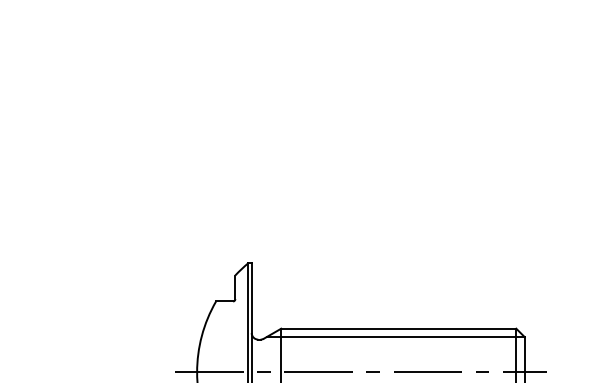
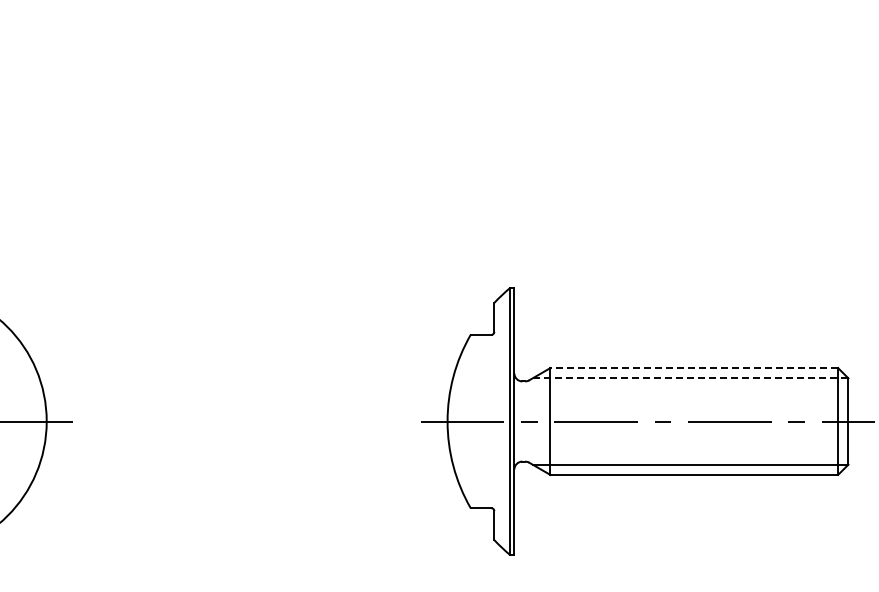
line: (398, 329) -> (694, 368), solid -> dashed
line: (395, 337) -> (690, 378), solid -> dashed

